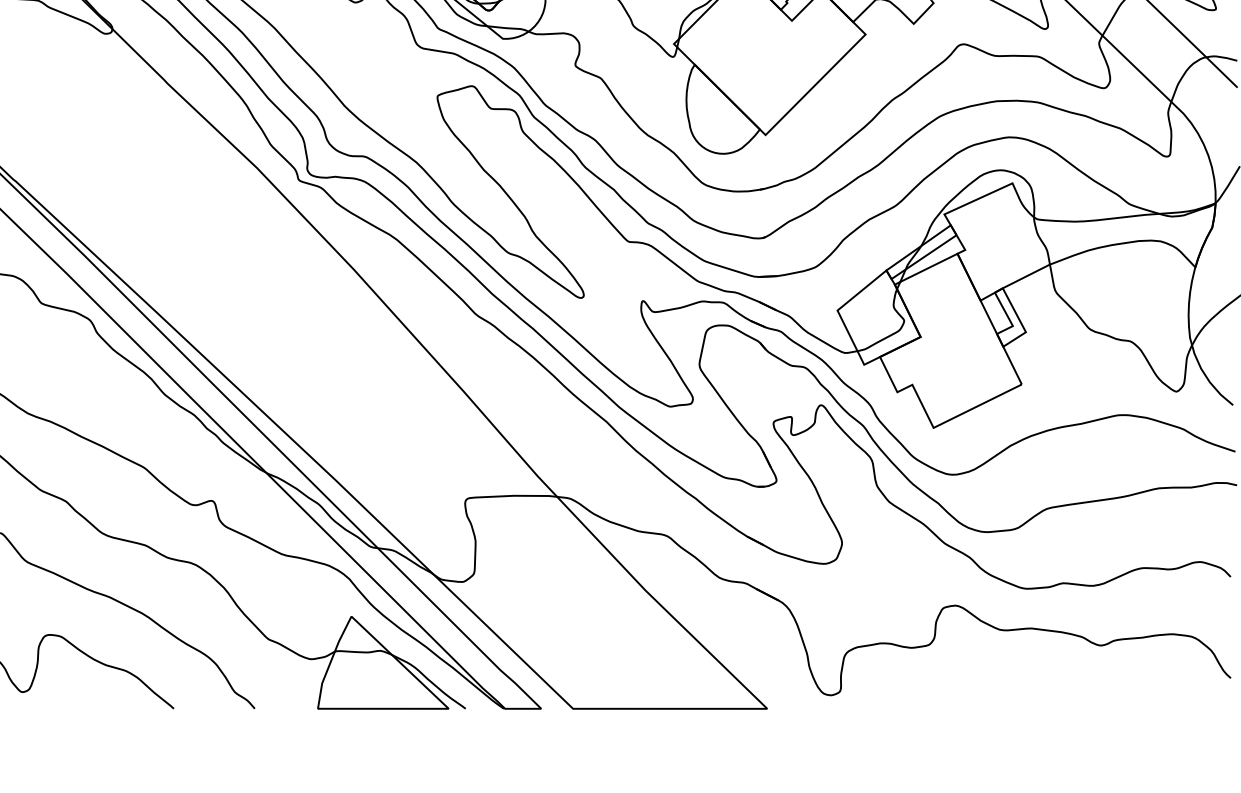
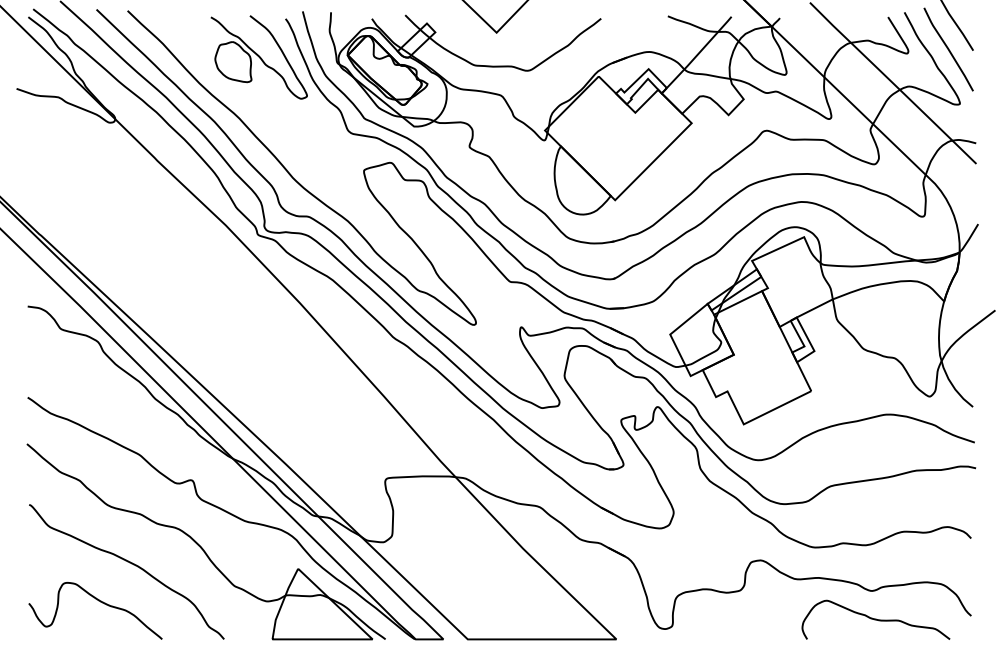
curve: (1105, 682) -> (875, 619), added

